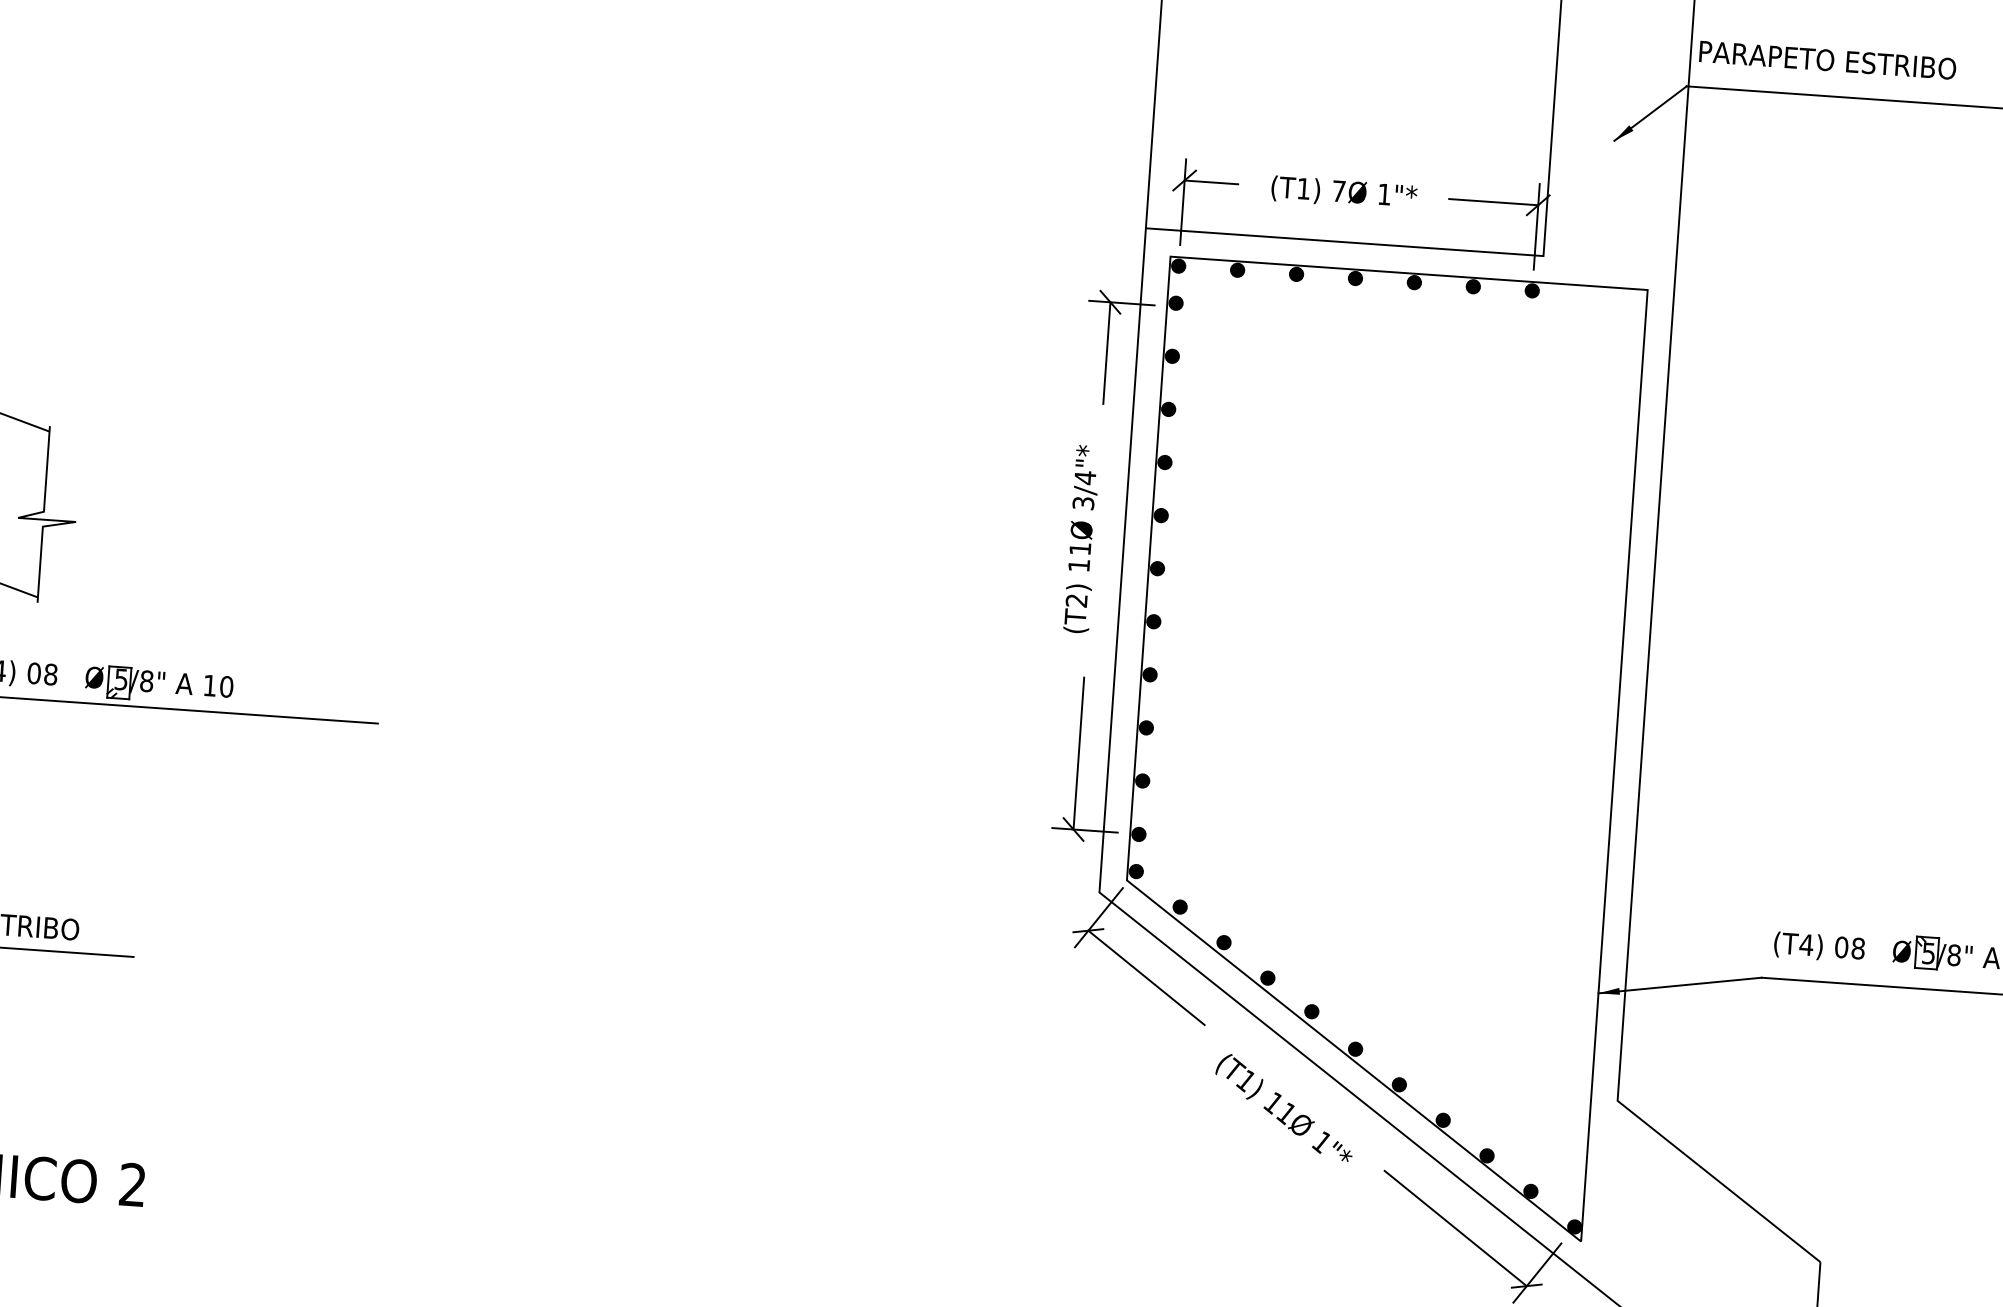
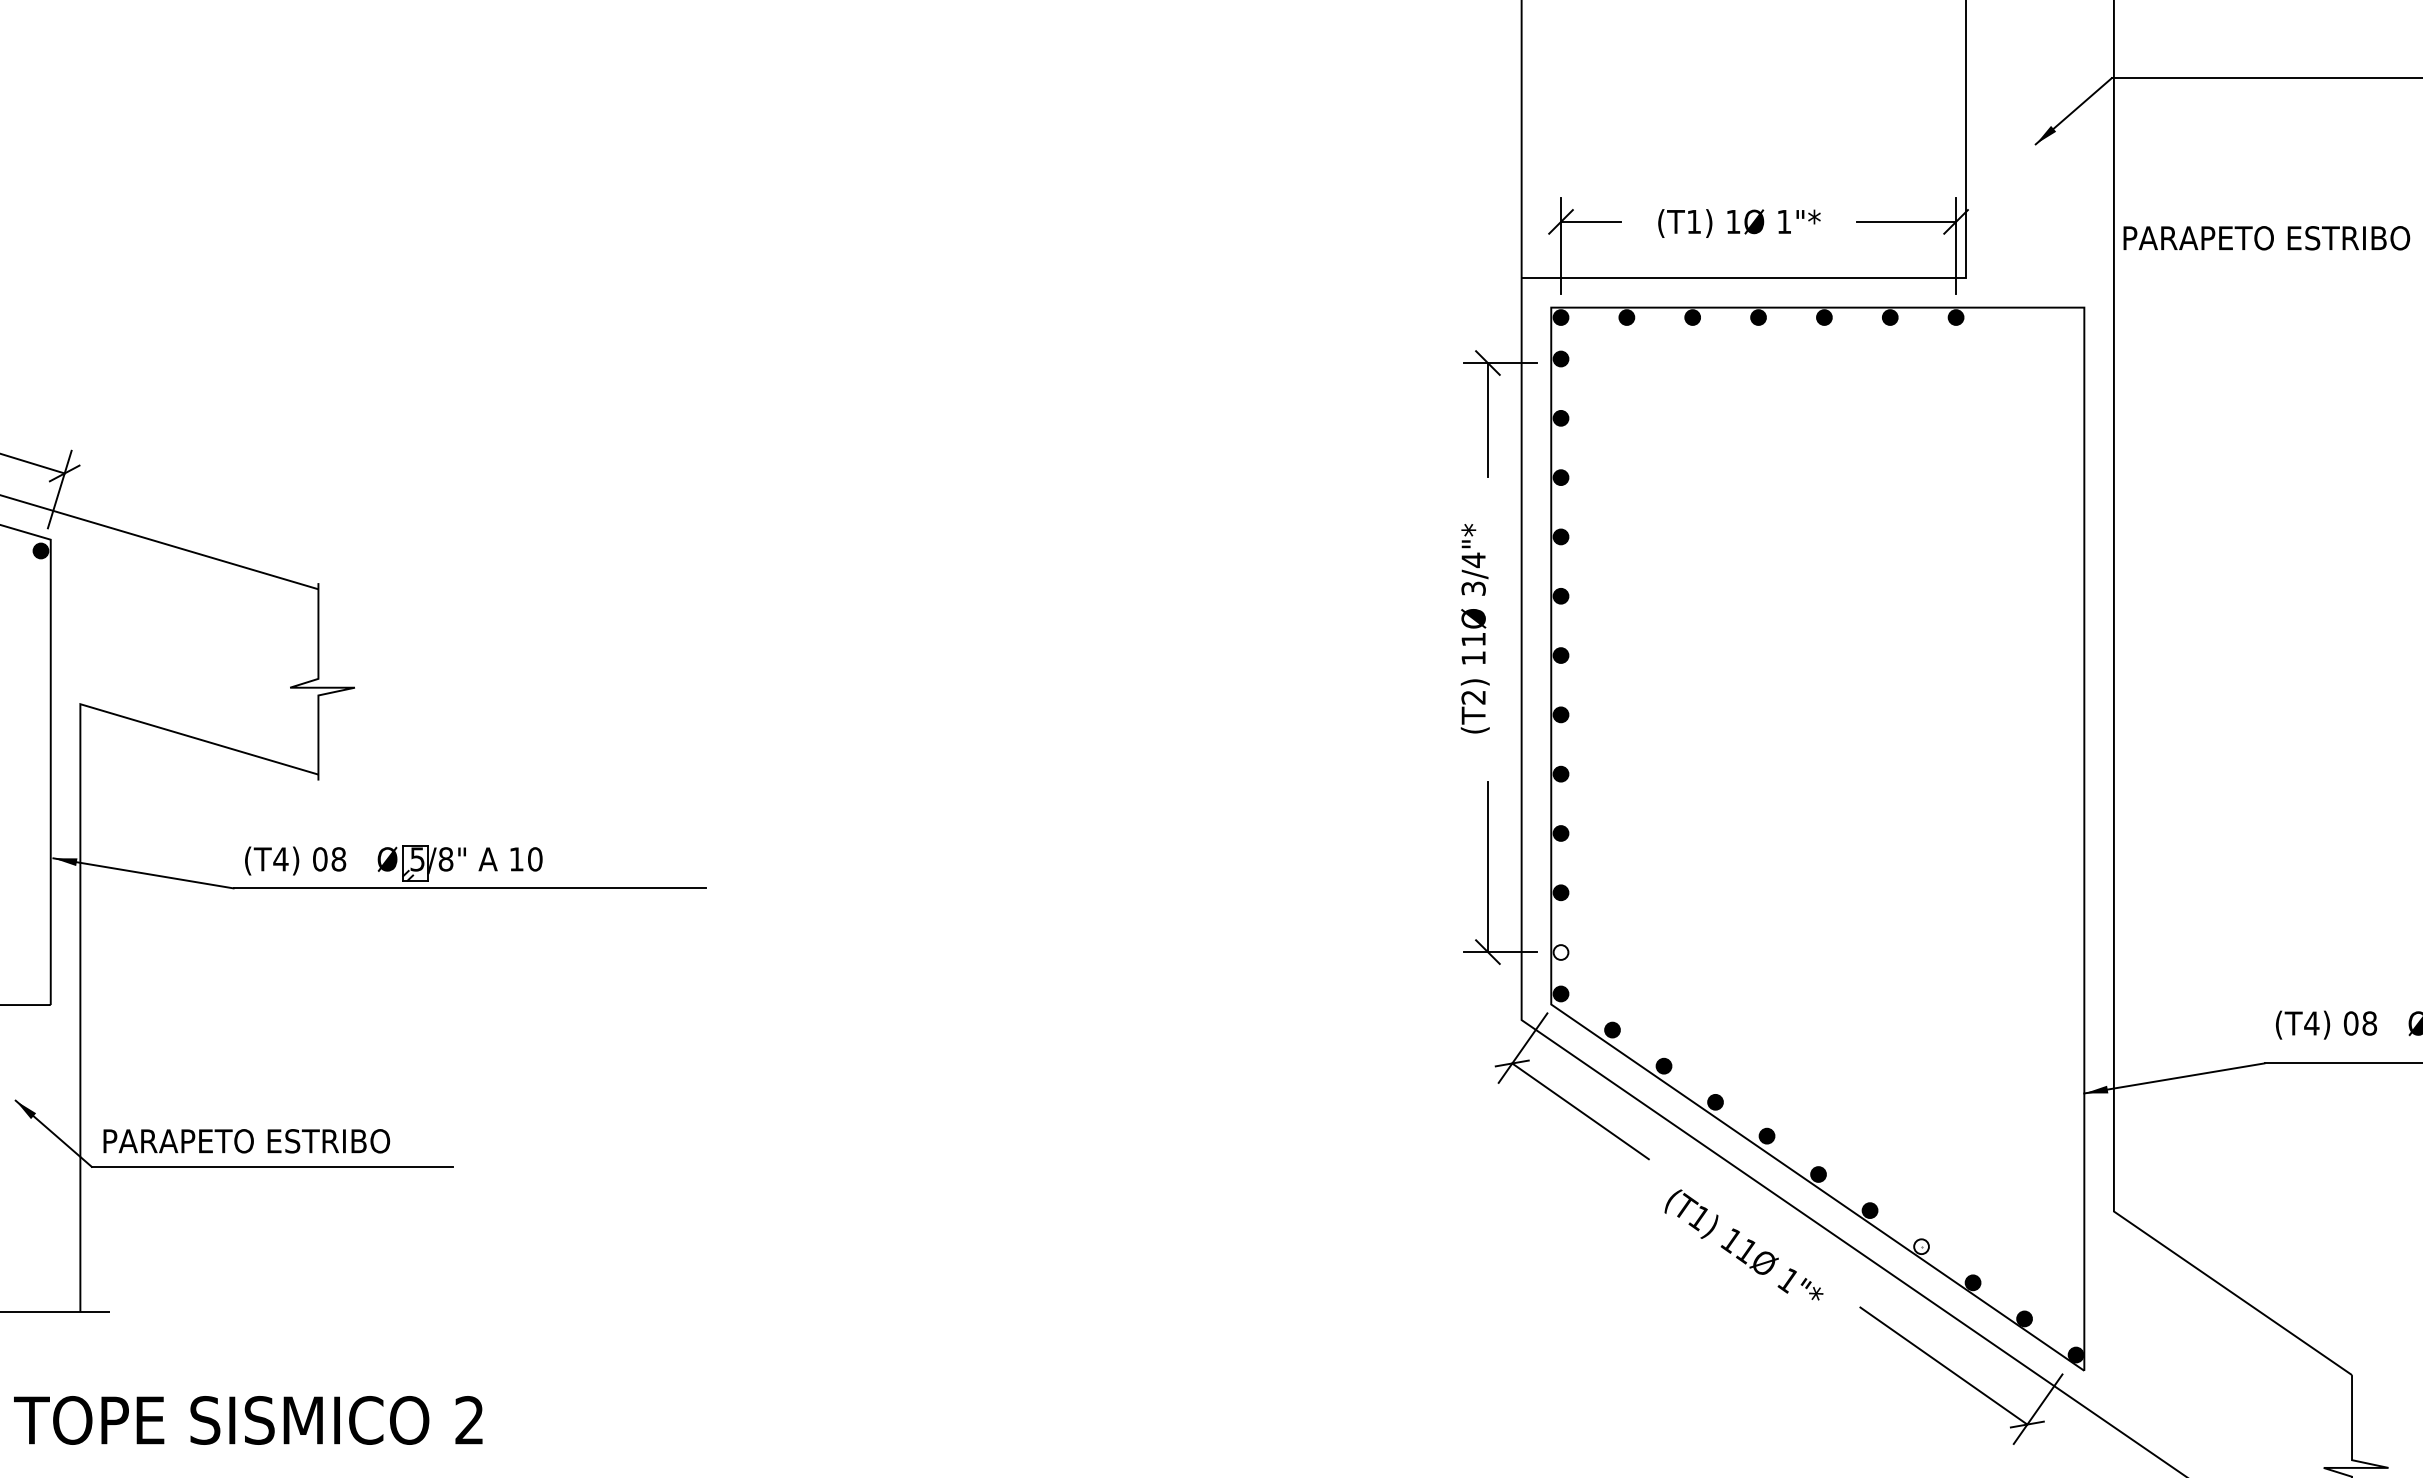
text: (1827, 60) -> (2266, 238), moved
text: (1339, 190) -> (1733, 221), 7Ø -> 1Ø
fill: (1138, 834) -> (1560, 952), removed
fill: (1443, 1120) -> (1921, 1246), removed

